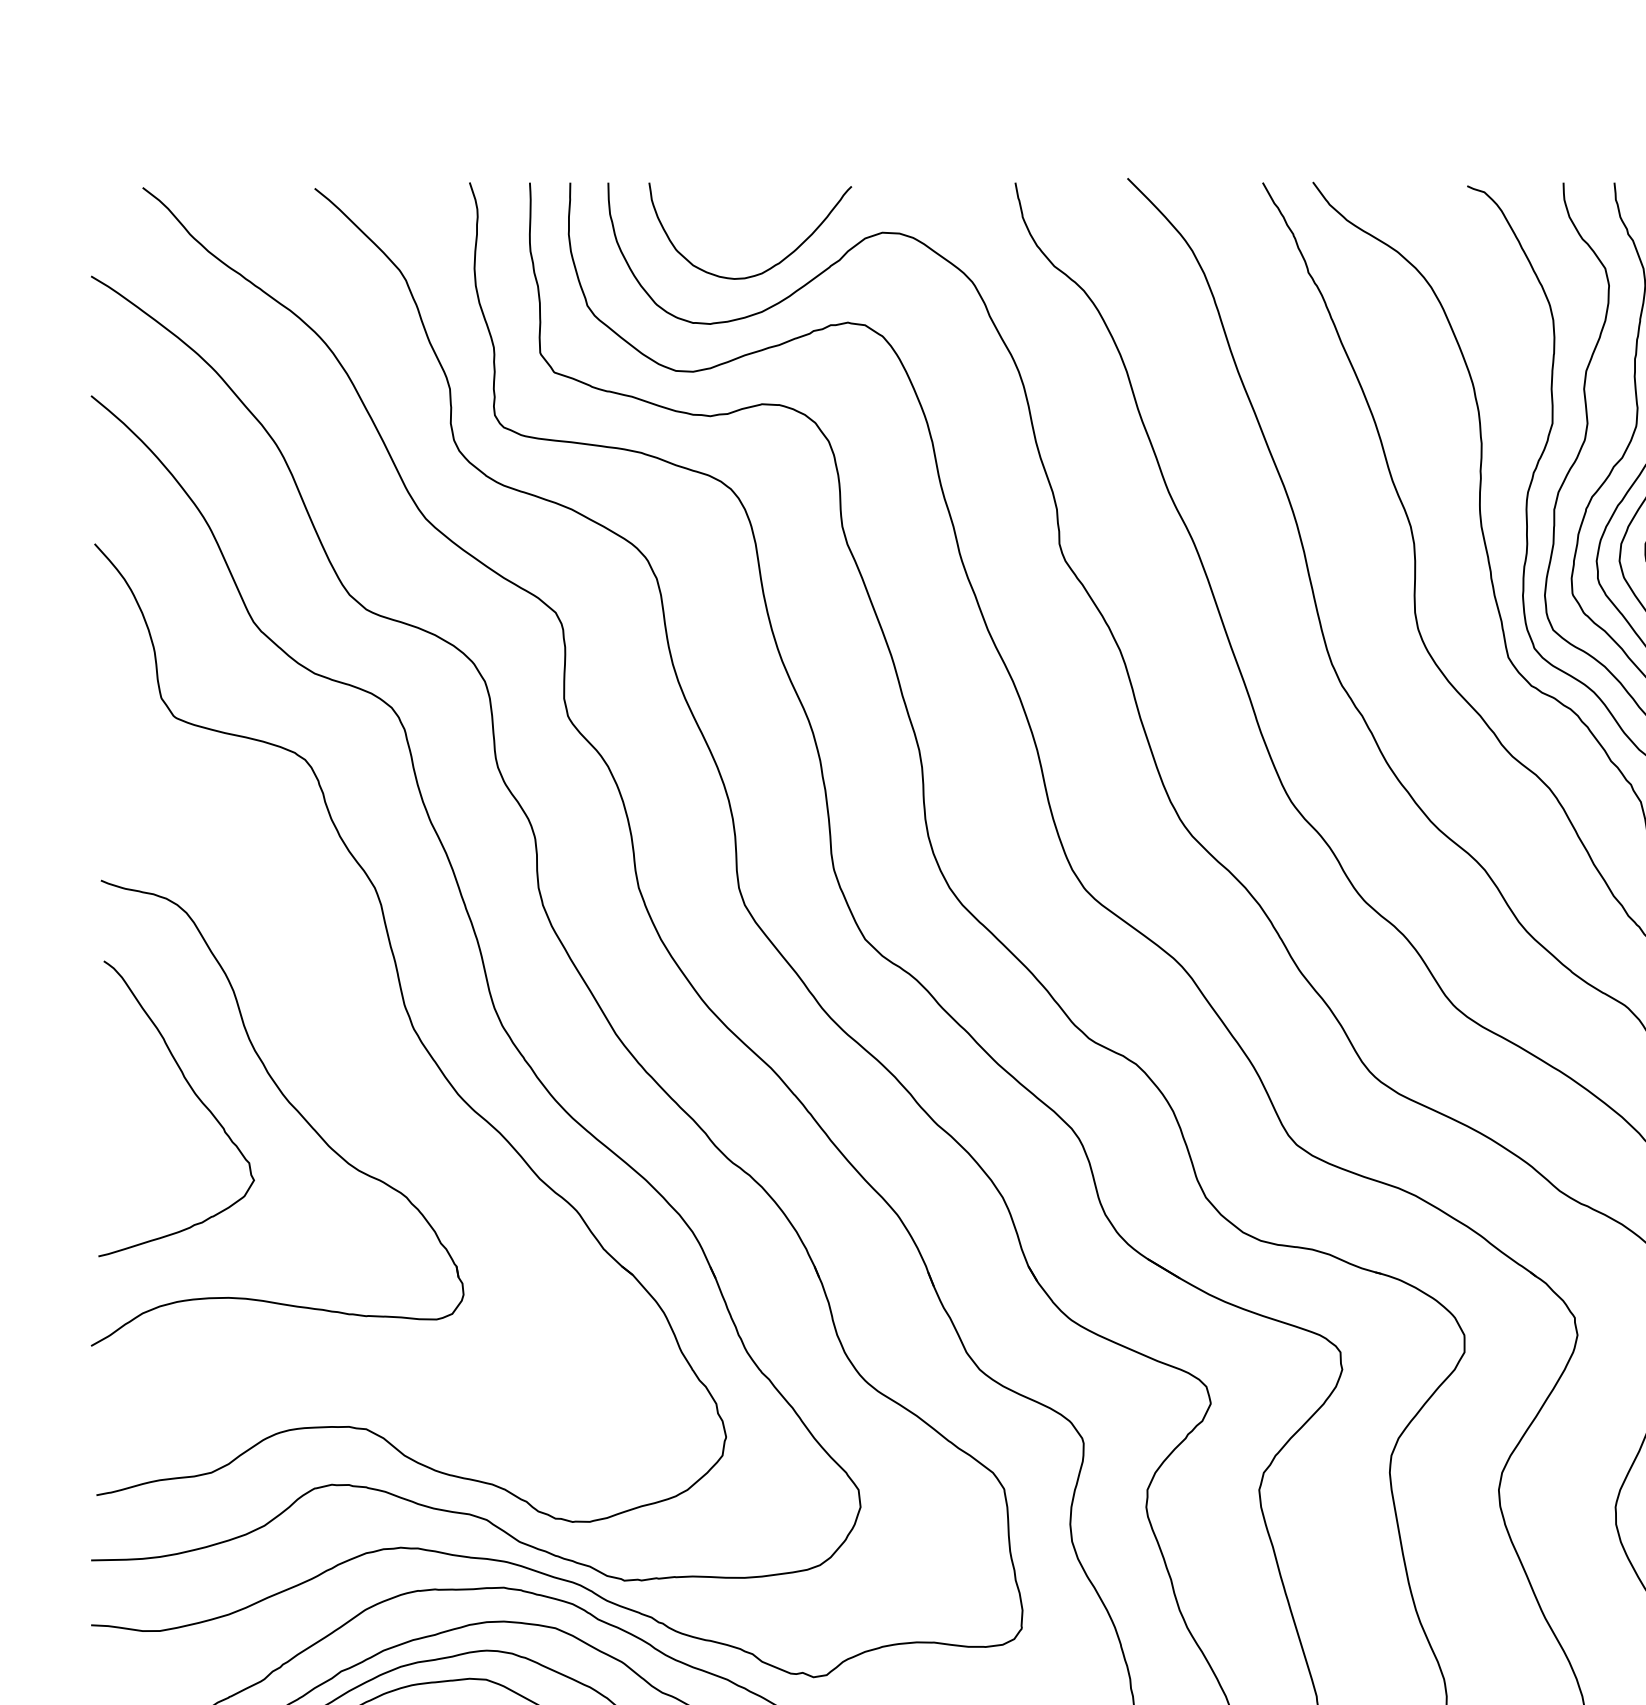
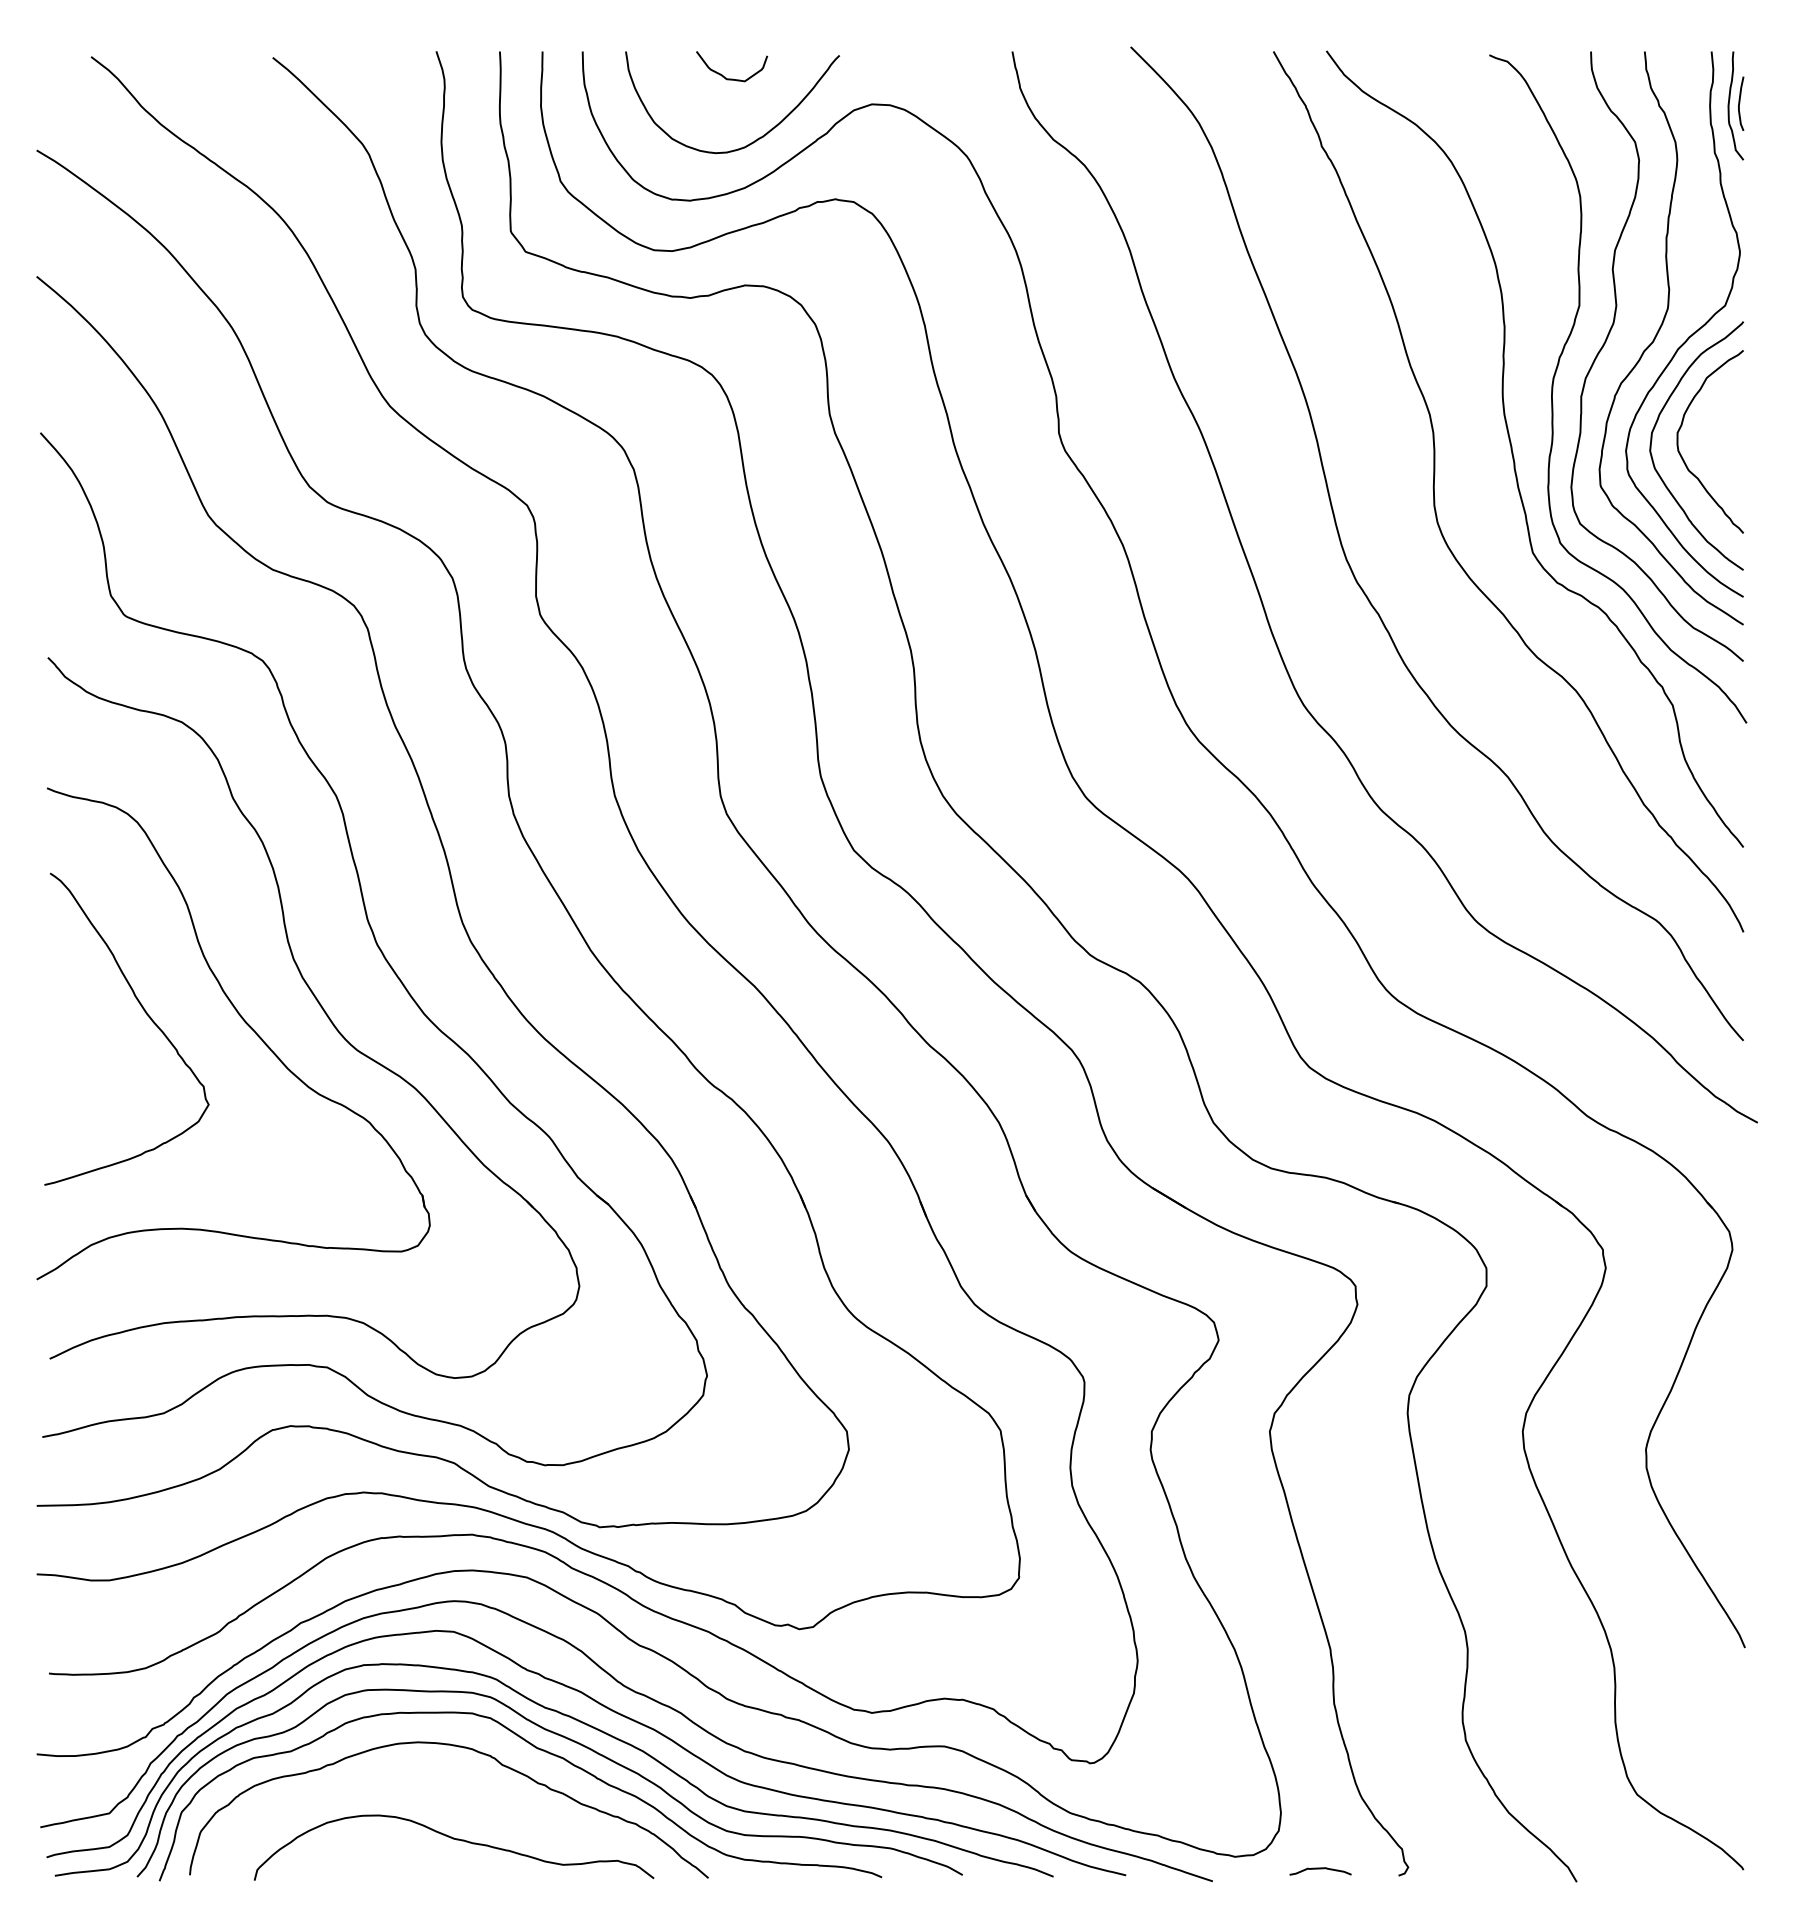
curve: (750, 208) -> (732, 78), added
part: (361, 1091) -> (322, 1010), added

